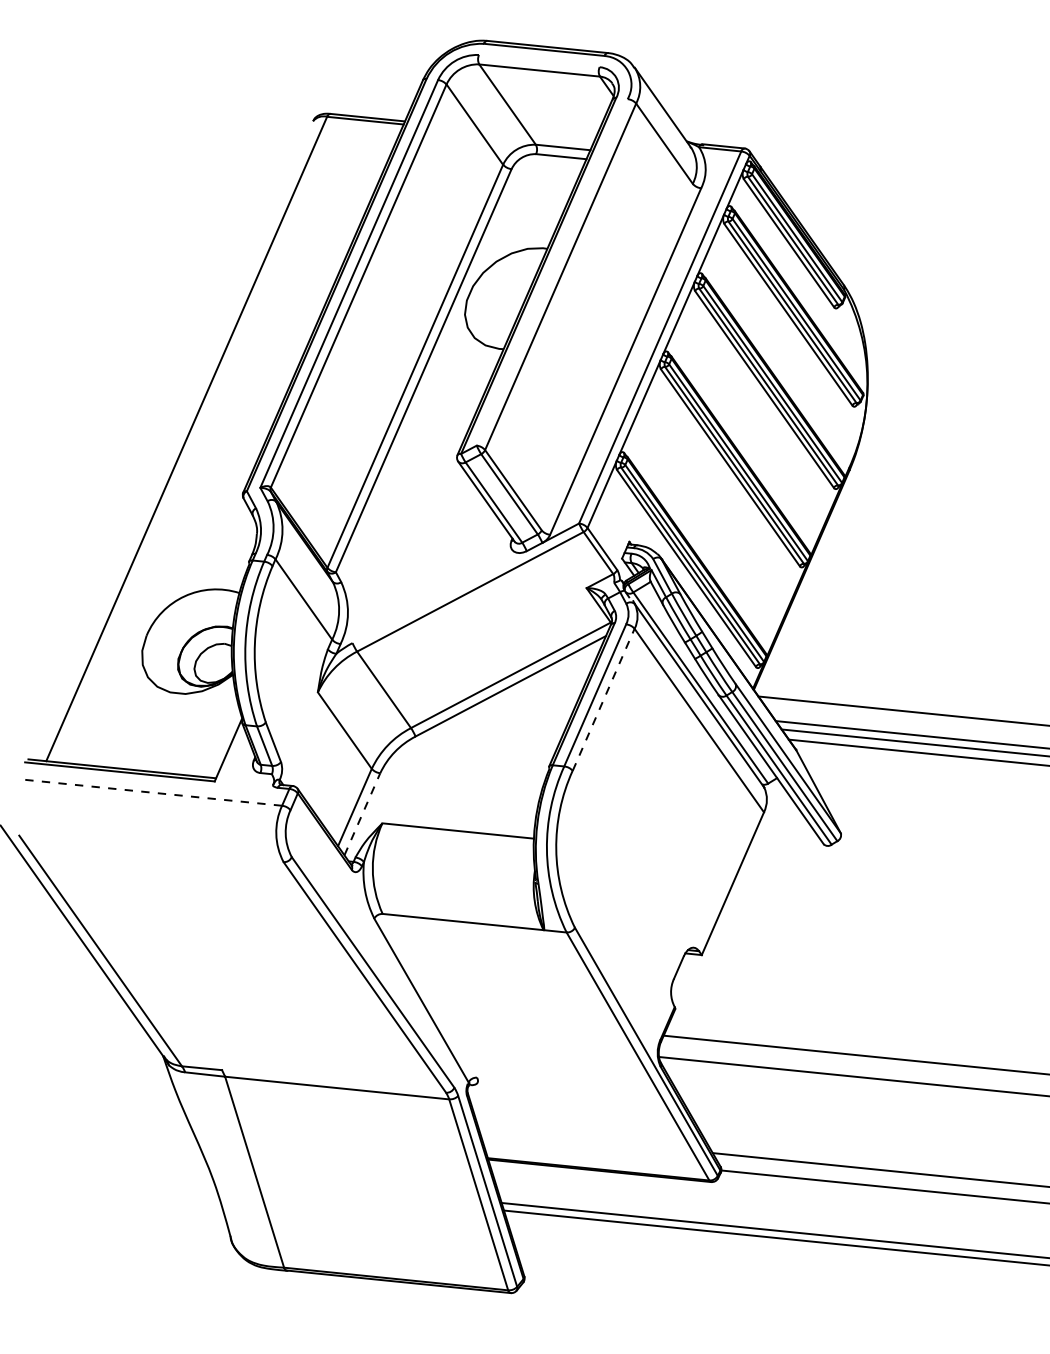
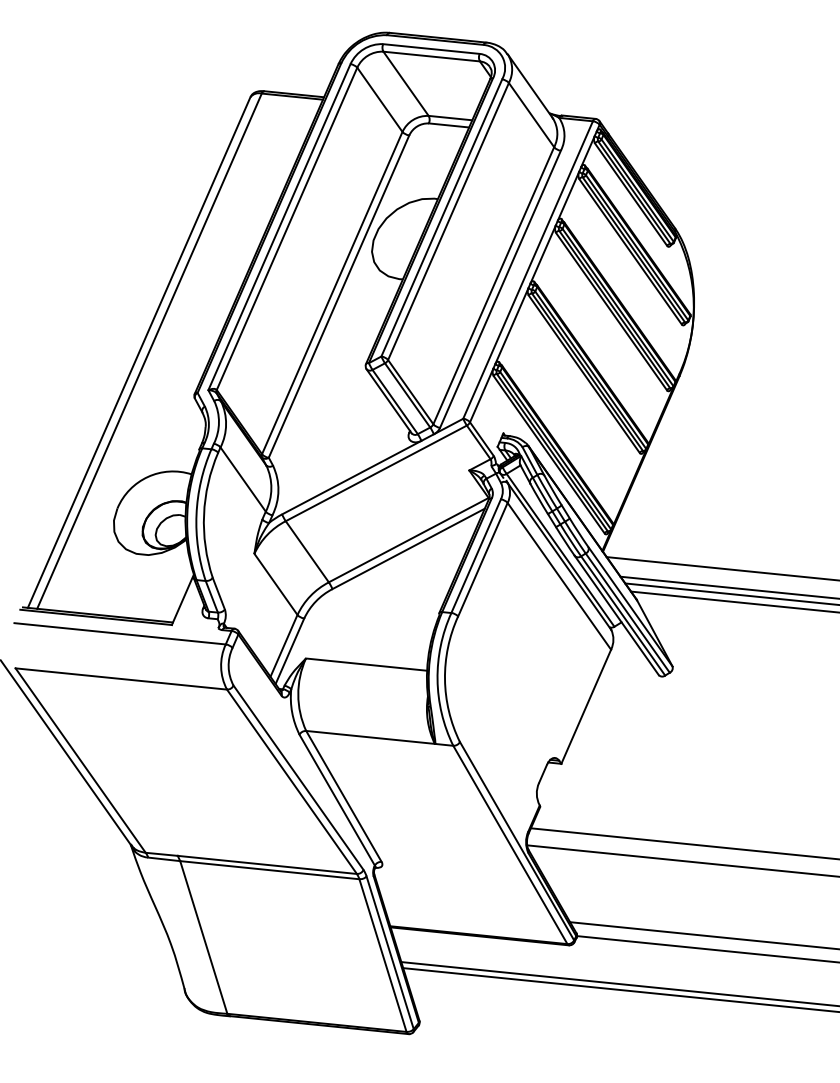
line: (539, 61) -> (431, 49), added
line: (551, 272) -> (441, 218), added
line: (616, 356) -> (493, 285), added
line: (173, 440) -> (138, 352), added
line: (439, 597) -> (351, 477), added
line: (603, 699) -> (482, 559), dashed -> solid
line: (149, 792) -> (119, 633), dashed -> solid
line: (362, 814) -> (290, 651), dashed -> solid
line: (151, 848) -> (121, 678), added
line: (429, 995) -> (343, 796), added
line: (334, 1081) -> (267, 864), added

